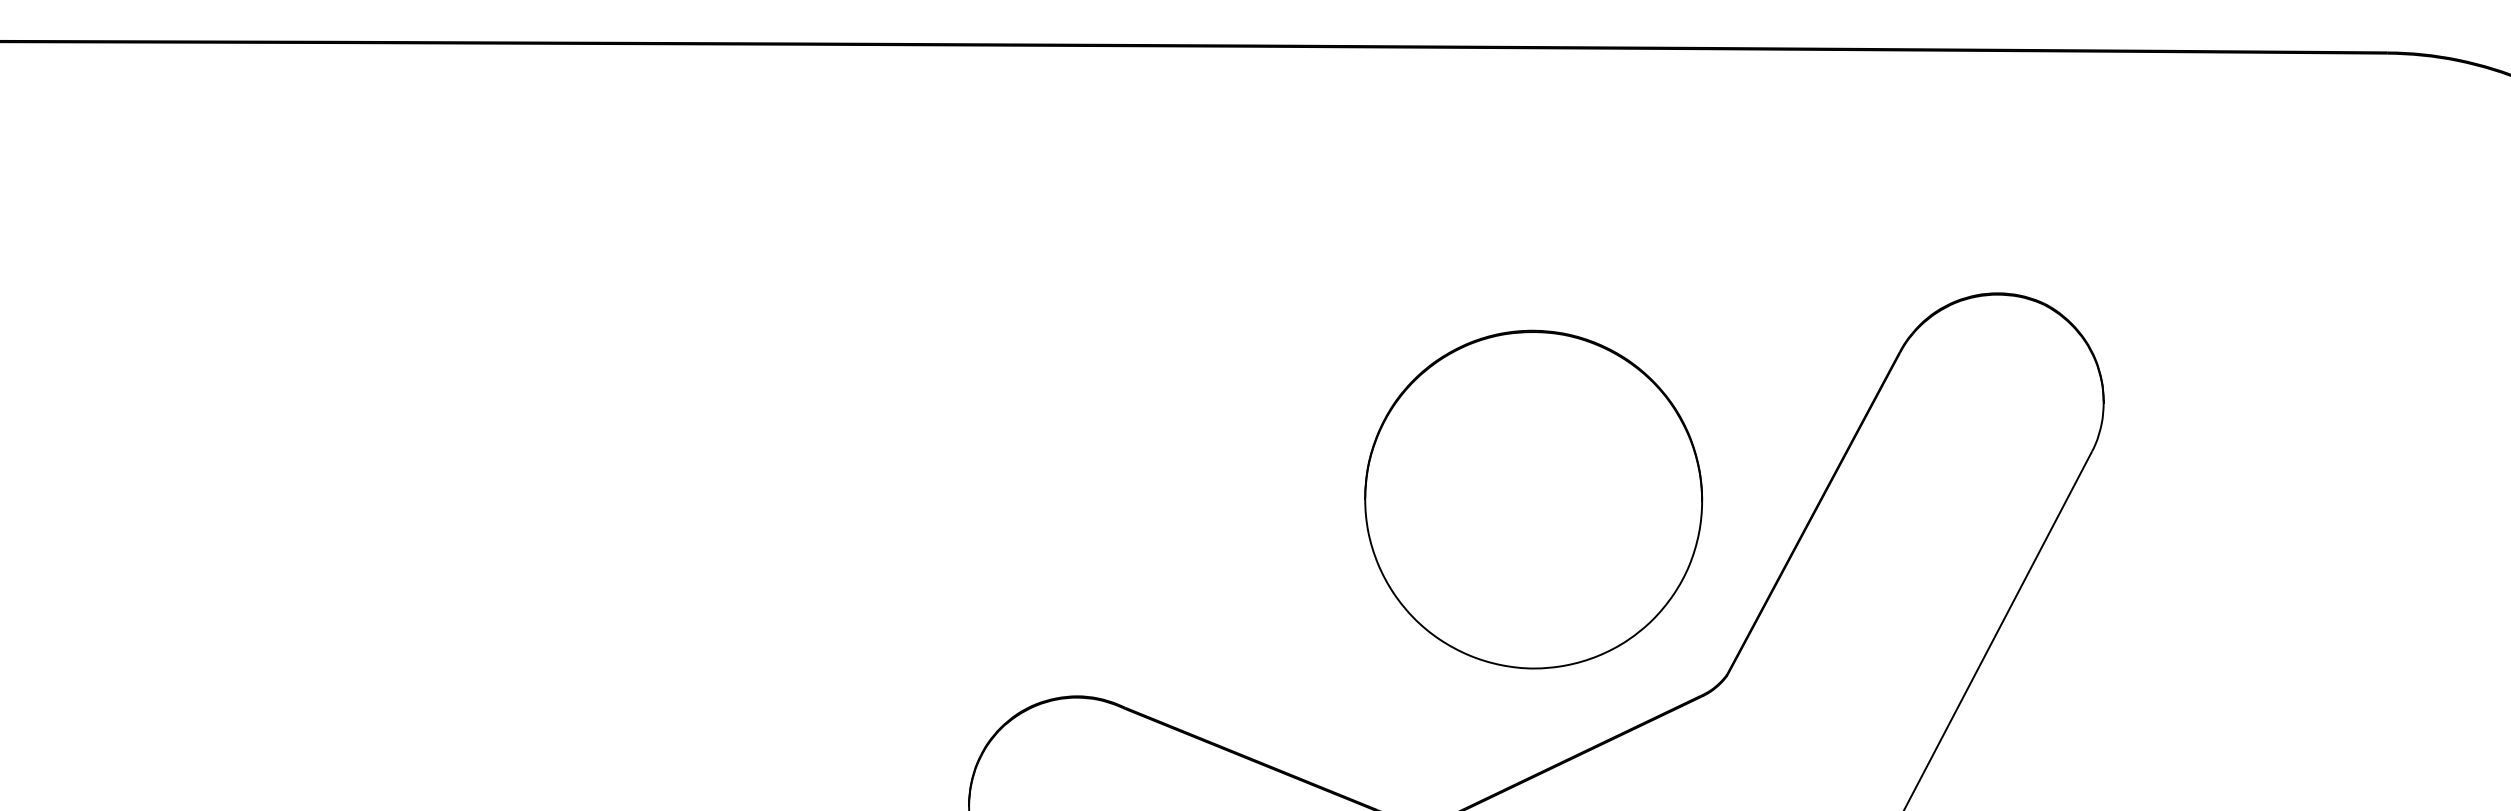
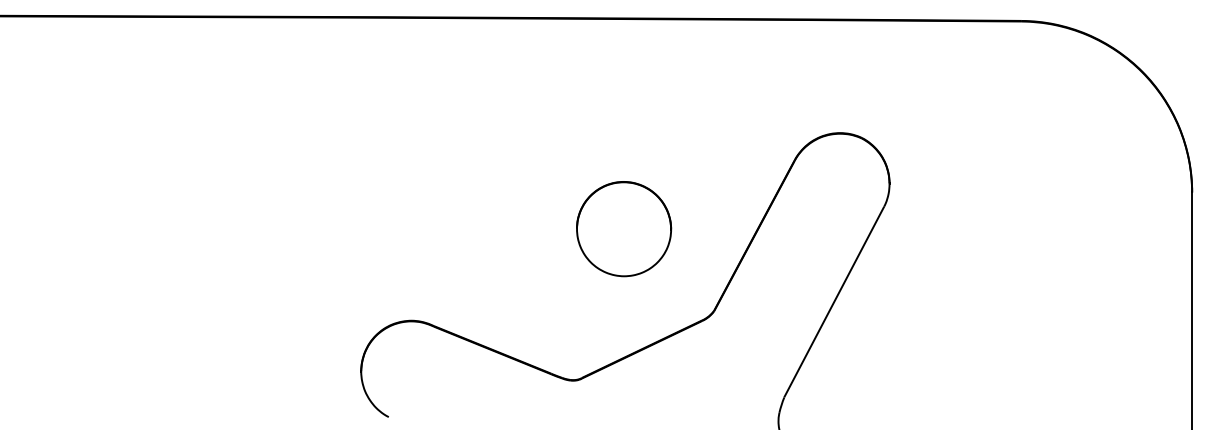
part: (1532, 498) -> (623, 228), size x0.6

